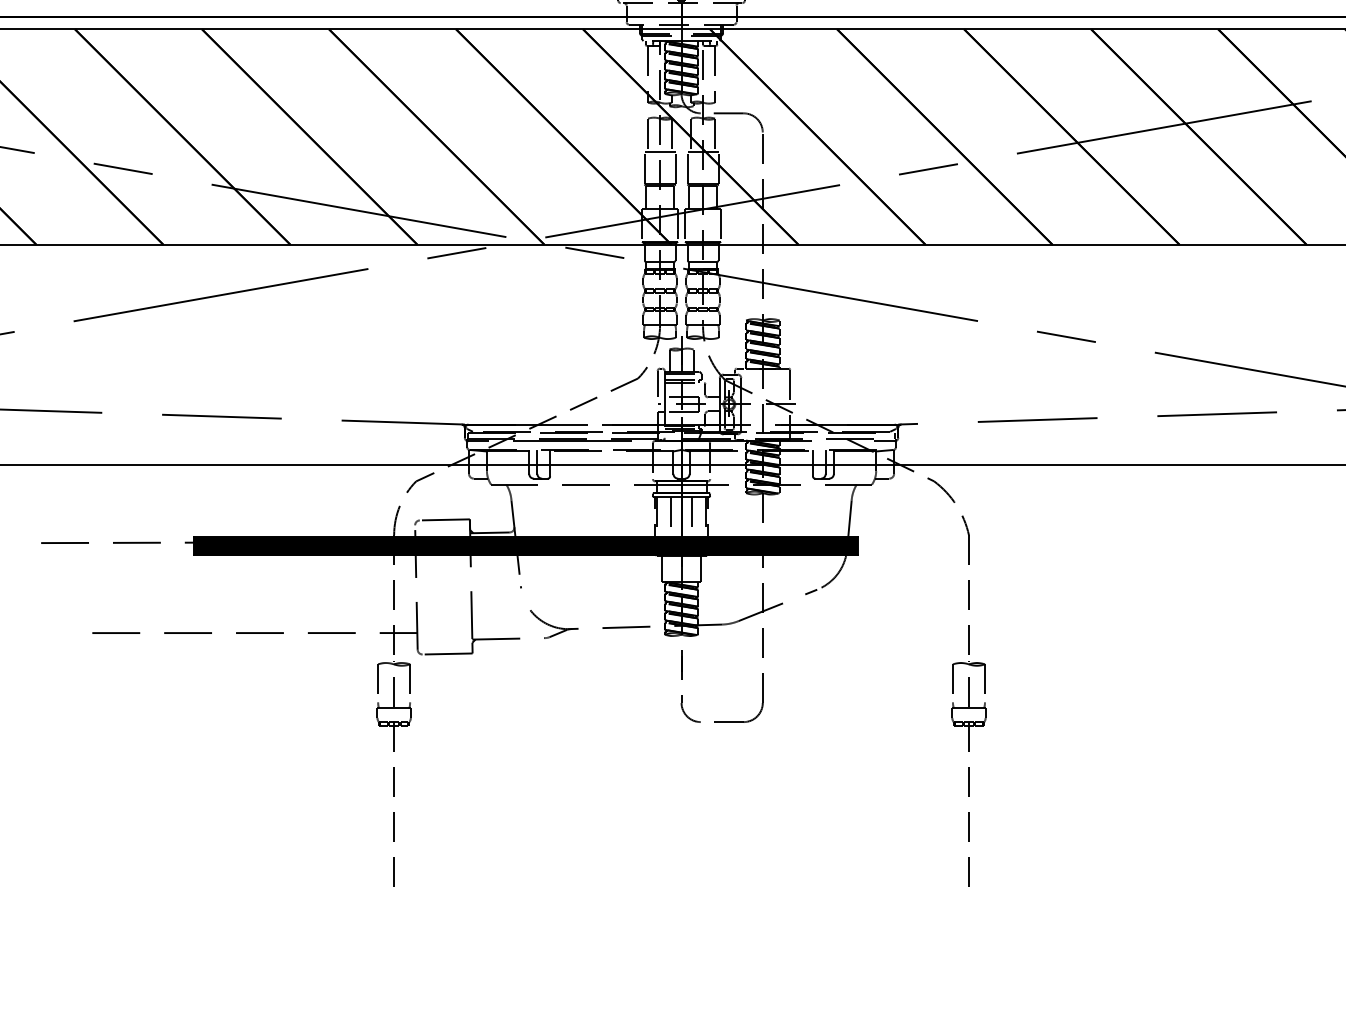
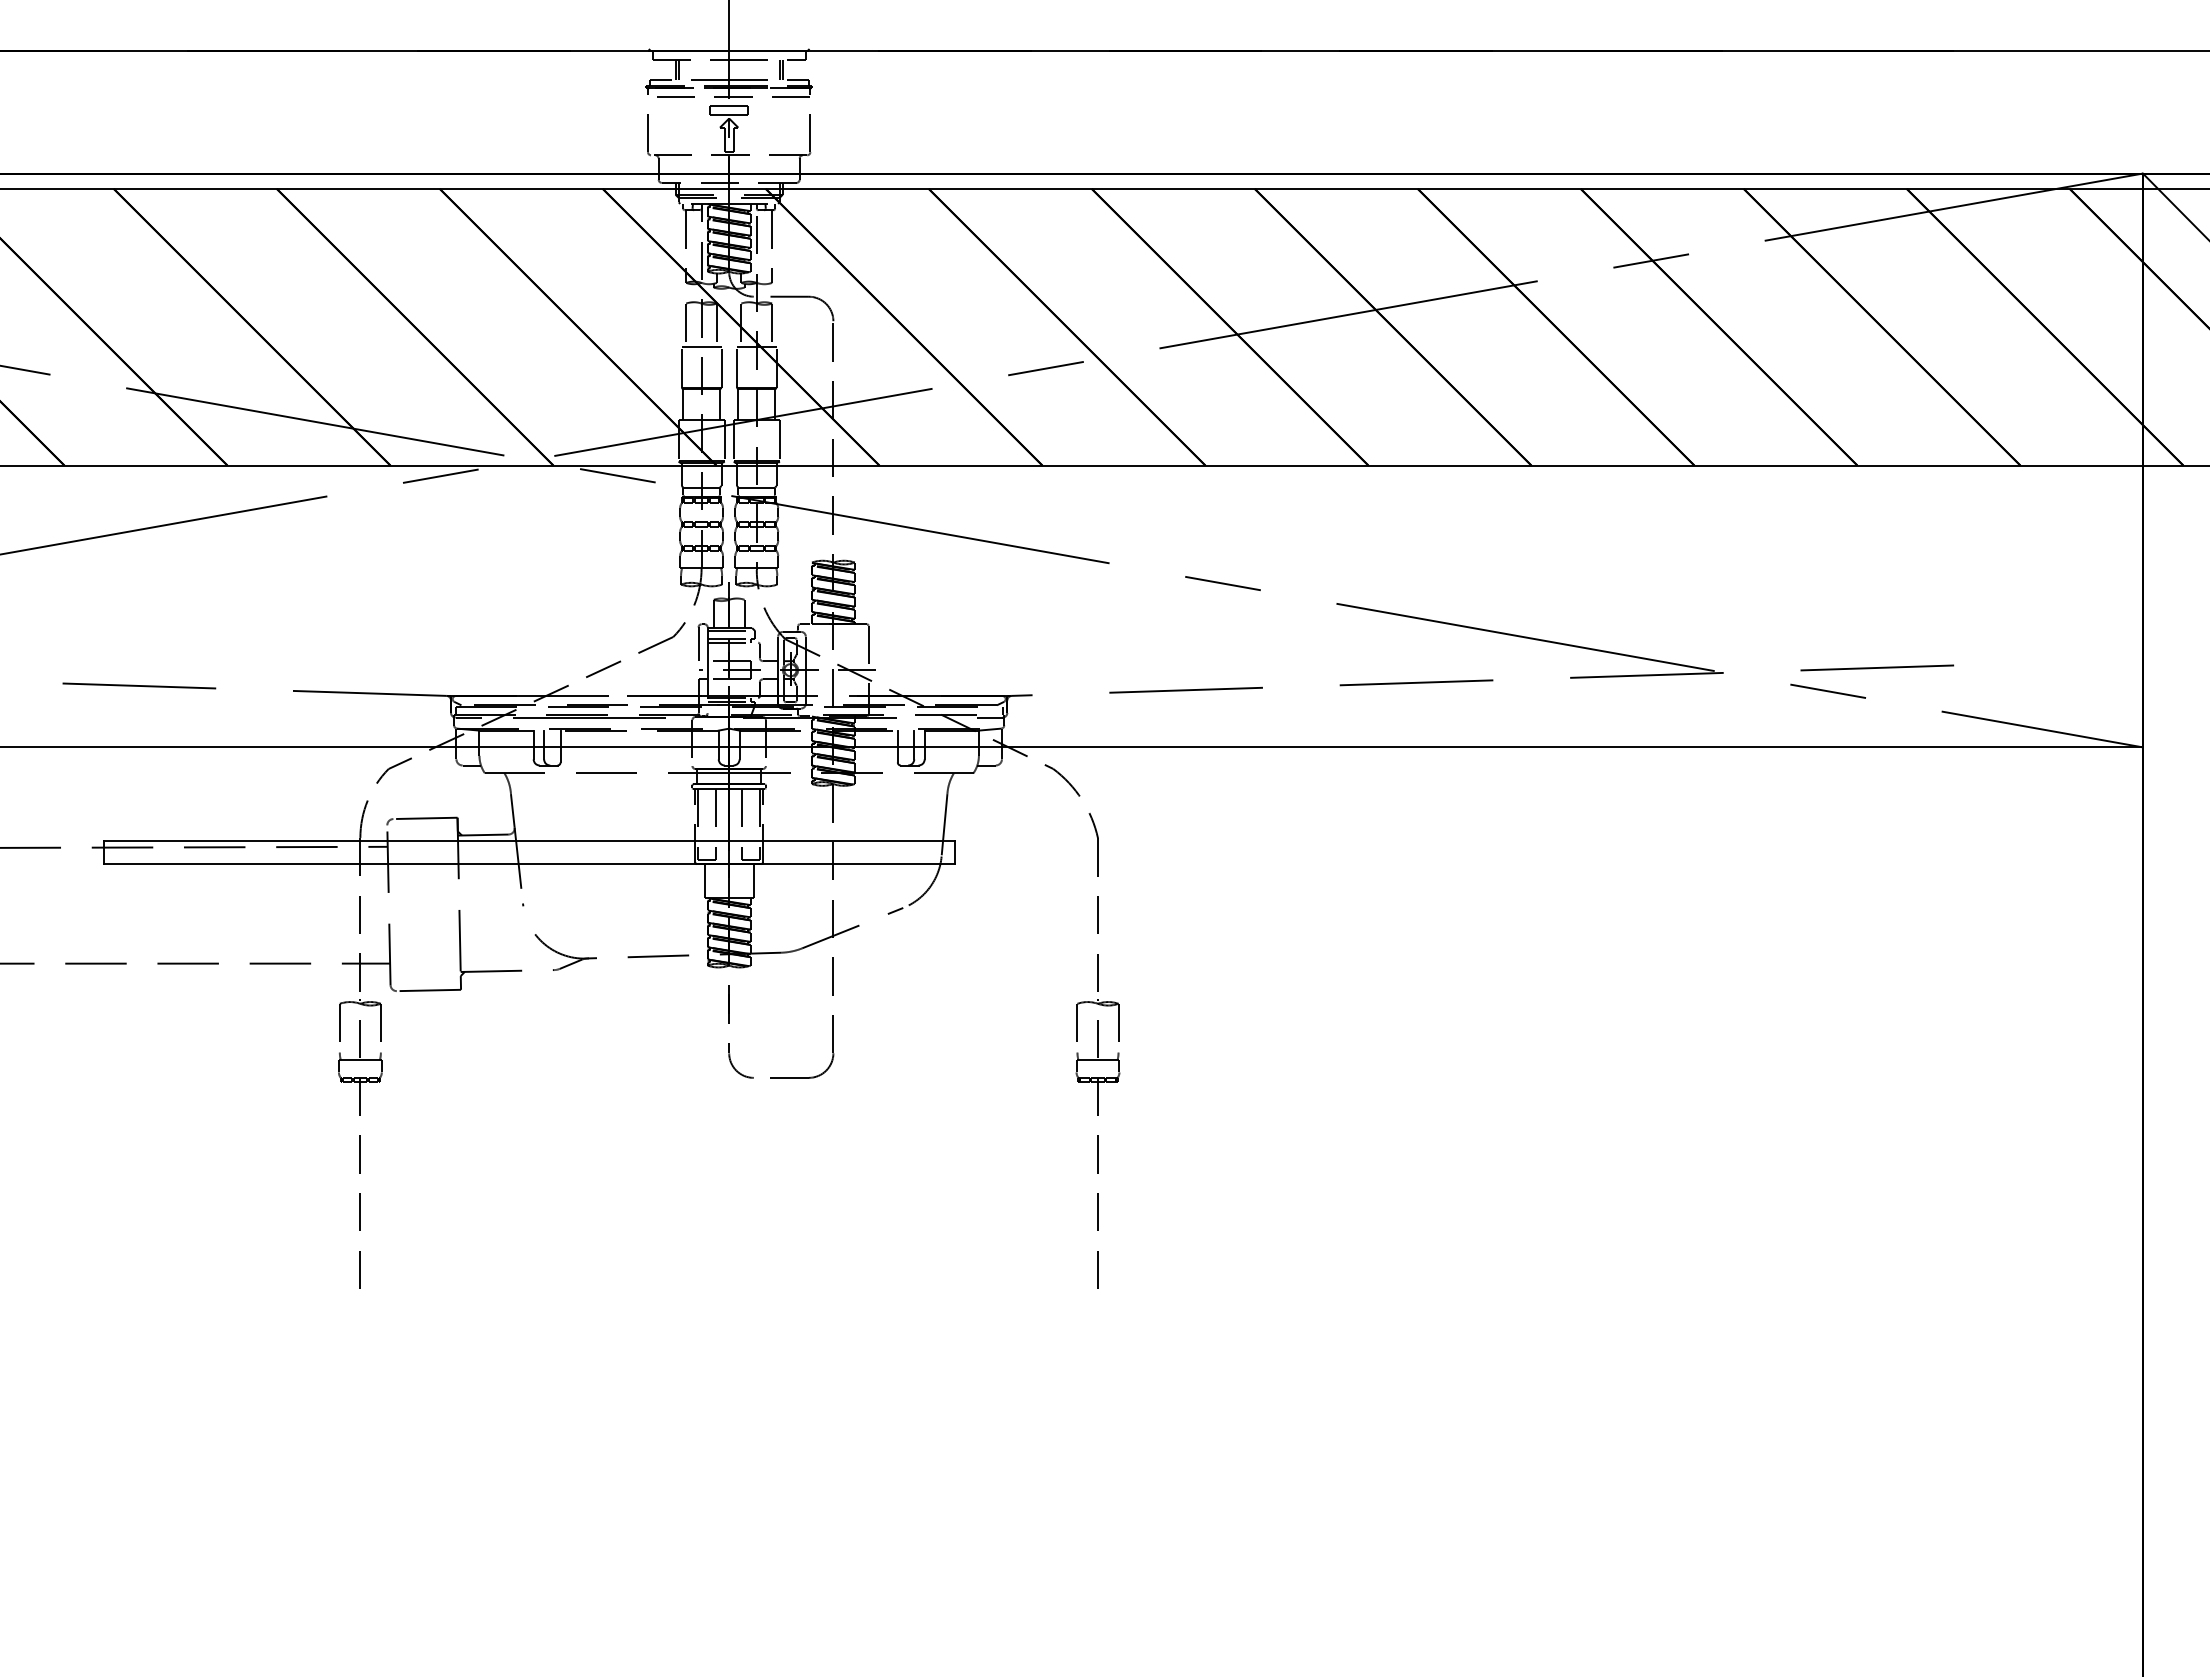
hatch: (525, 545) -> (529, 851), removed

